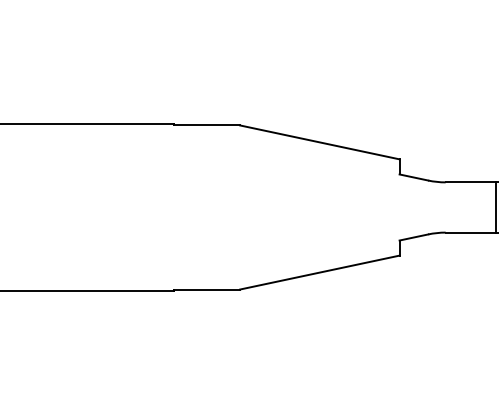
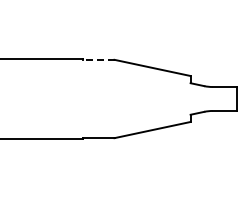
line: (206, 124) -> (98, 59), solid -> dashed

